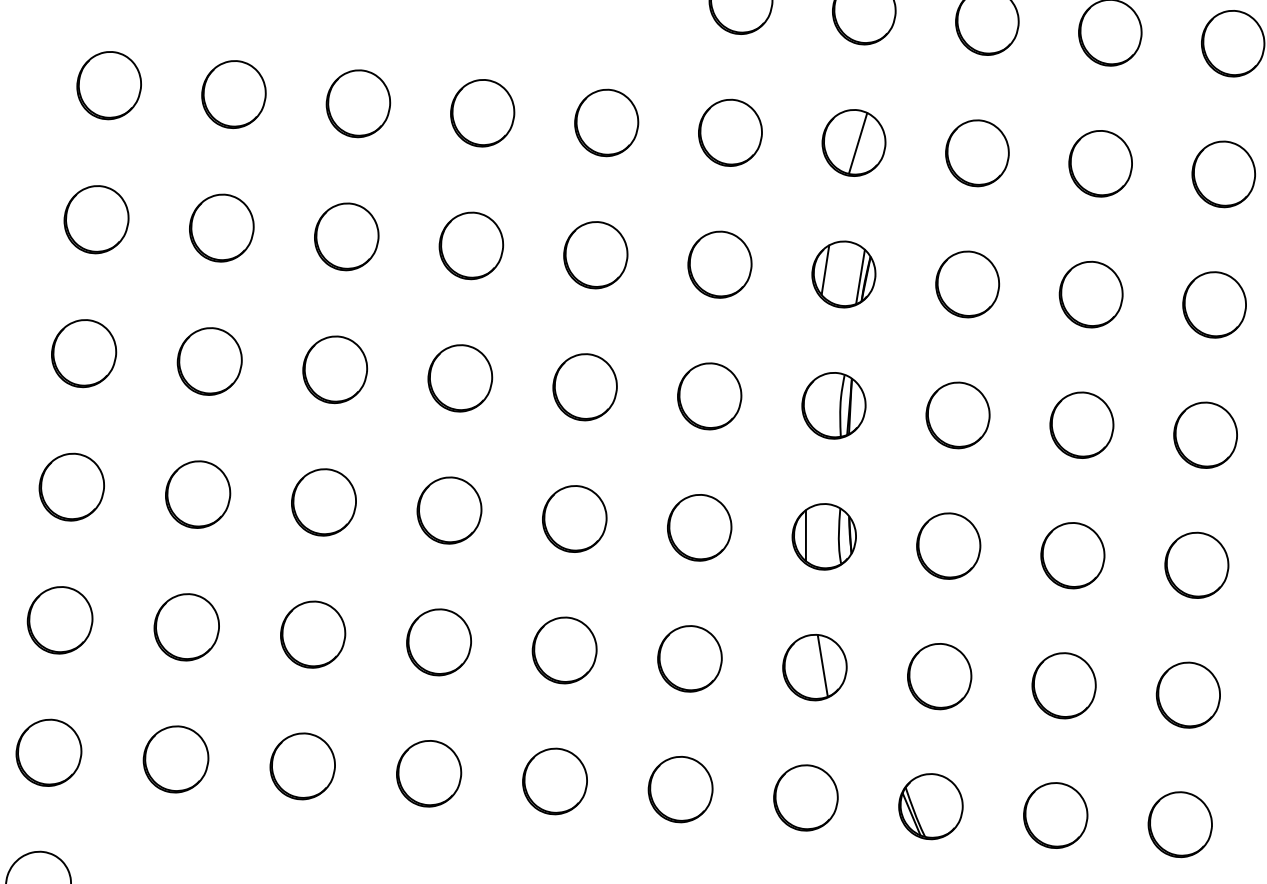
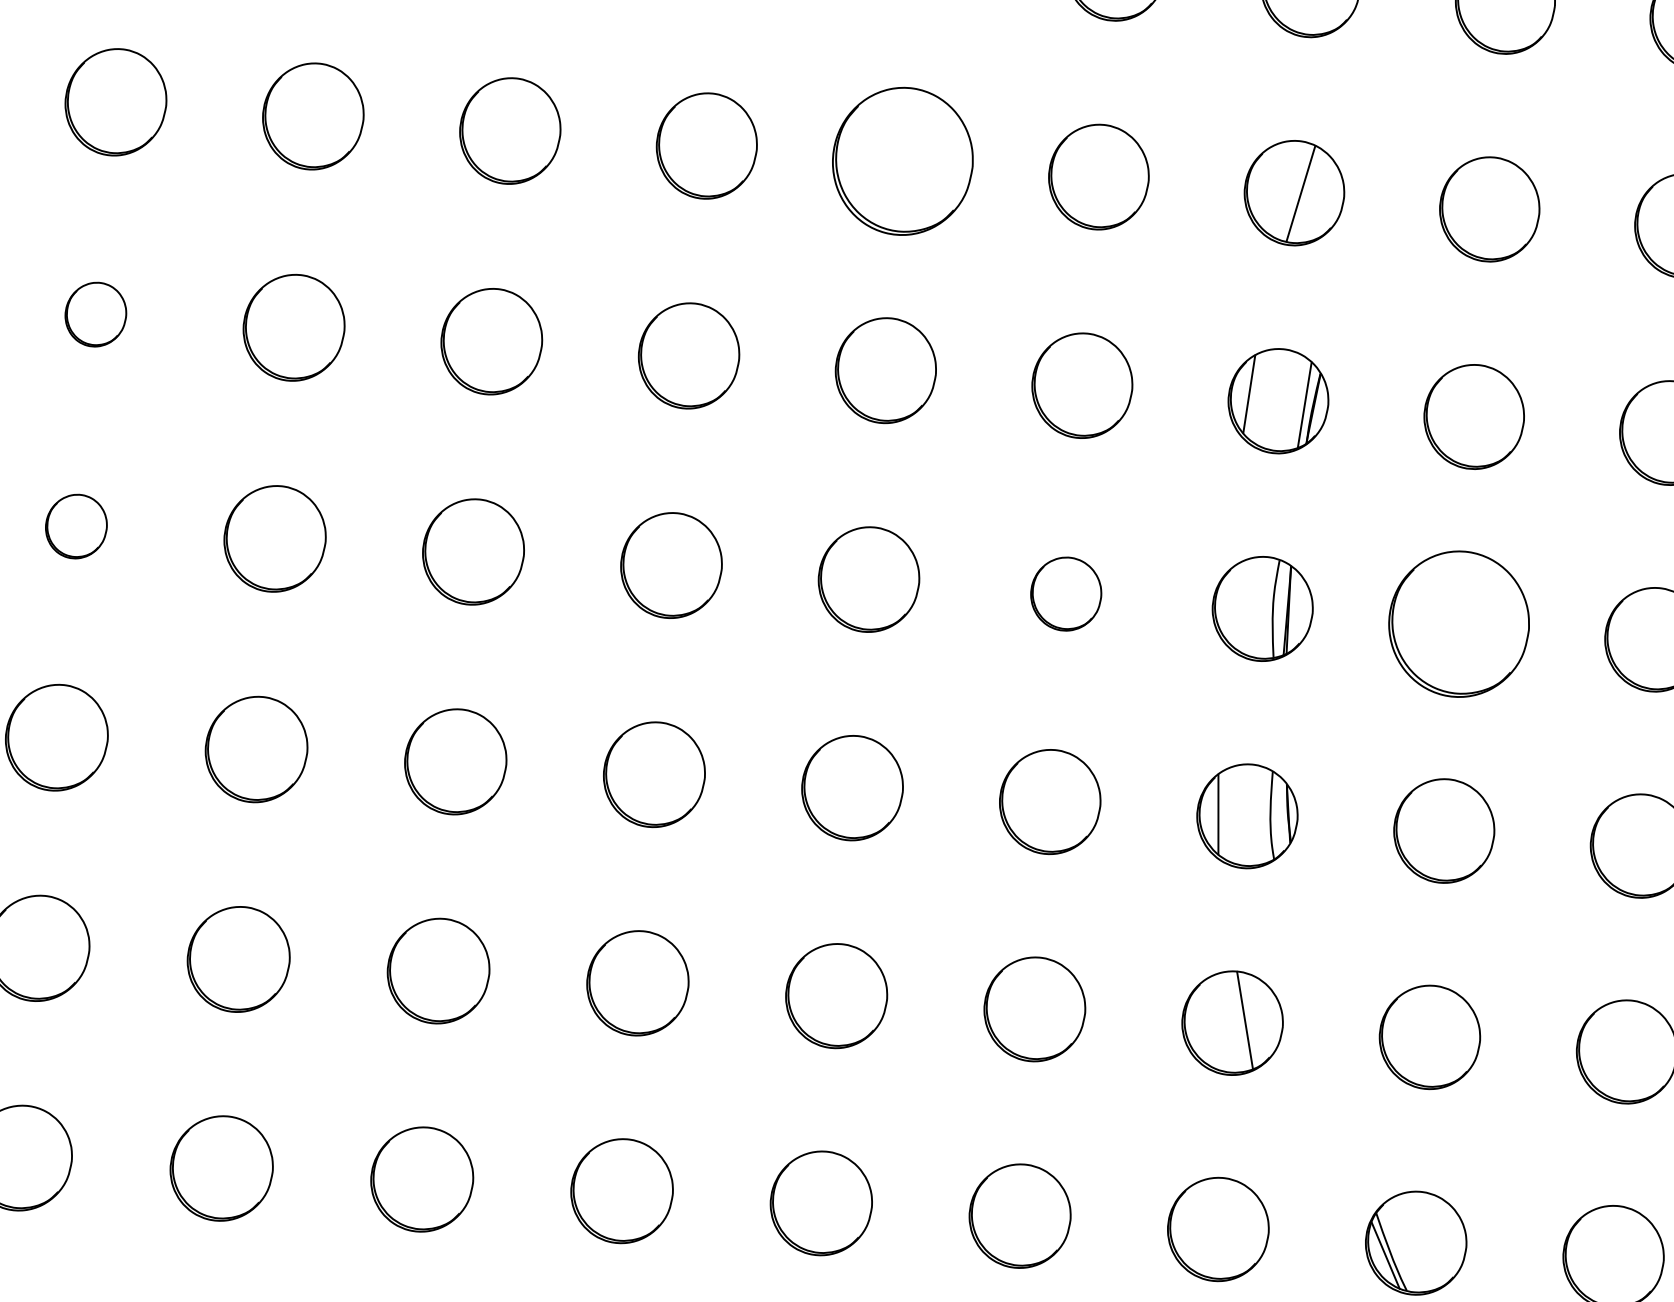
part: (606, 122) -> (902, 160), size x1.4
part: (96, 219) -> (95, 314), size x0.6
part: (84, 353) -> (76, 526), size x0.6
part: (709, 396) -> (1065, 594), size x0.7
part: (957, 415) -> (1458, 624), size x1.4

